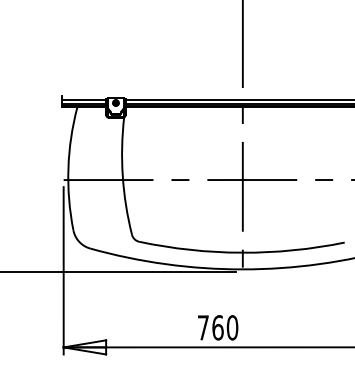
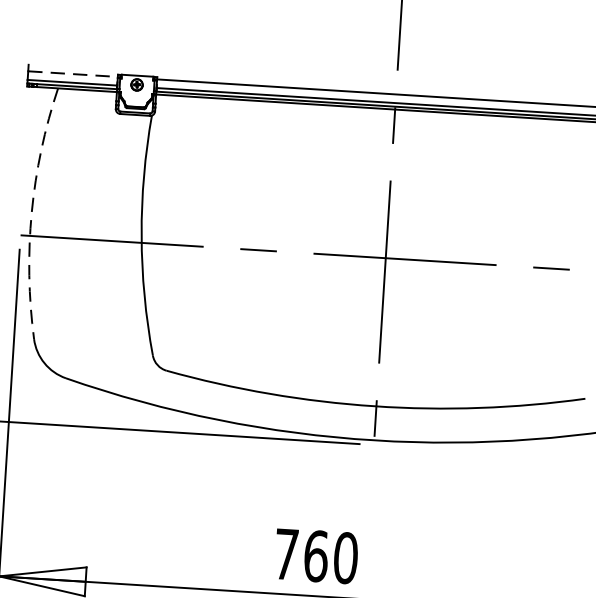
line: (84, 99) -> (73, 73), solid -> dashed
arc: (68, 168) -> (31, 212), solid -> dashed

